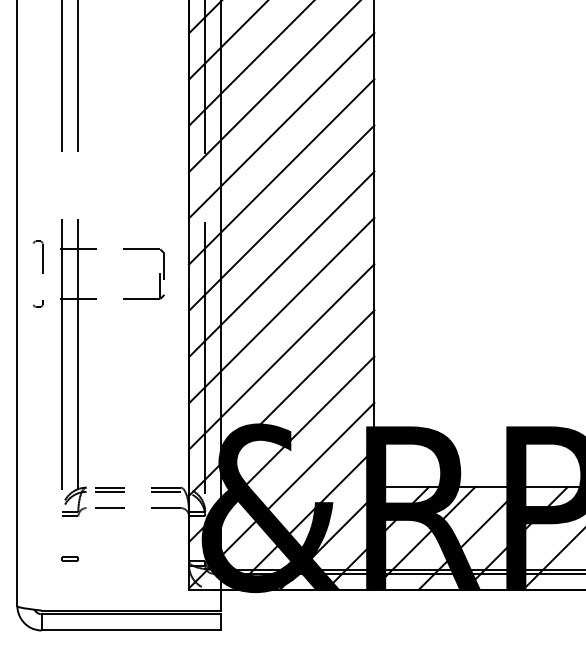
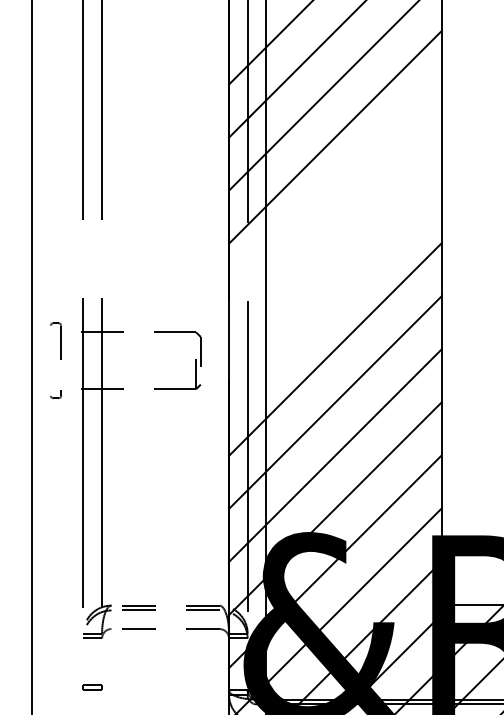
line: (281, 125) -> (335, 190), removed
line: (281, 171) -> (335, 243), removed
line: (281, 217) -> (335, 295), removed

